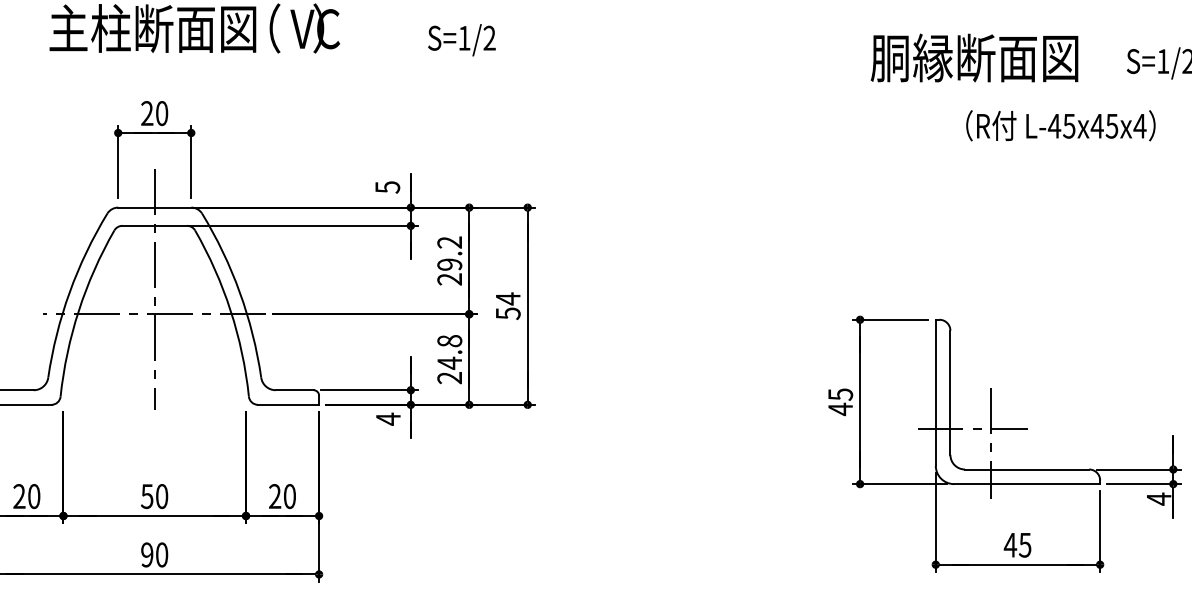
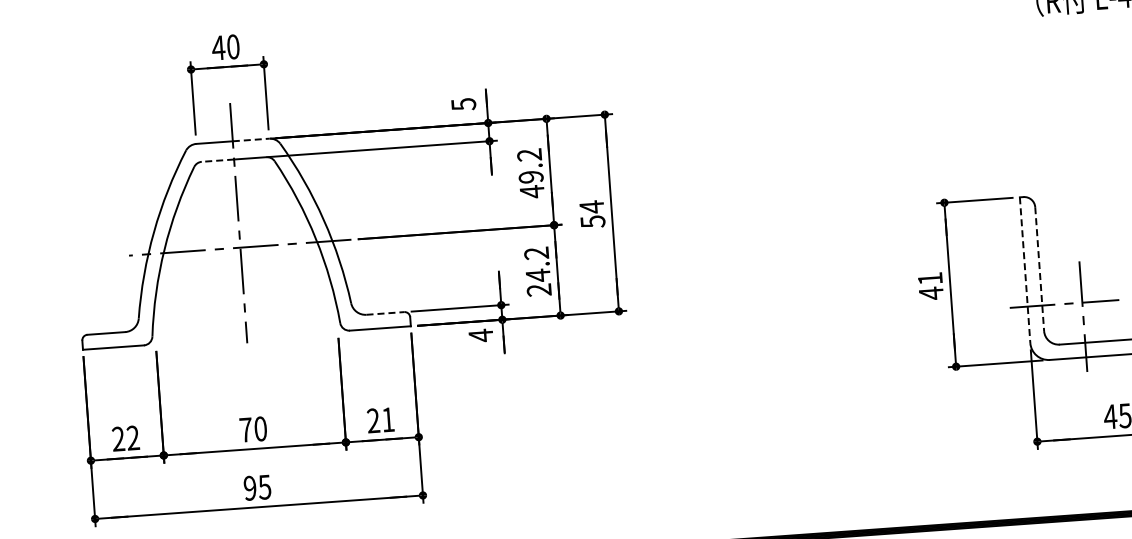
text: (146, 113) -> (217, 48), 20 -> 40
line: (173, 207) -> (251, 139), solid -> dashed
line: (138, 225) -> (217, 160), solid -> dashed
text: (449, 279) -> (531, 191), 29.2 -> 49.2
text: (449, 341) -> (536, 253), 24.8 -> 24.2
line: (294, 390) -> (385, 313), solid -> dashed
line: (935, 393) -> (1024, 270), solid -> dashed
line: (950, 393) -> (1039, 269), solid -> dashed
text: (840, 394) -> (930, 278), 45 -> 41
text: (34, 496) -> (133, 438), 20 -> 22
text: (147, 496) -> (246, 429), 50 -> 70
text: (289, 496) -> (387, 419), 20 -> 21
text: (161, 554) -> (264, 486), 90 -> 95

